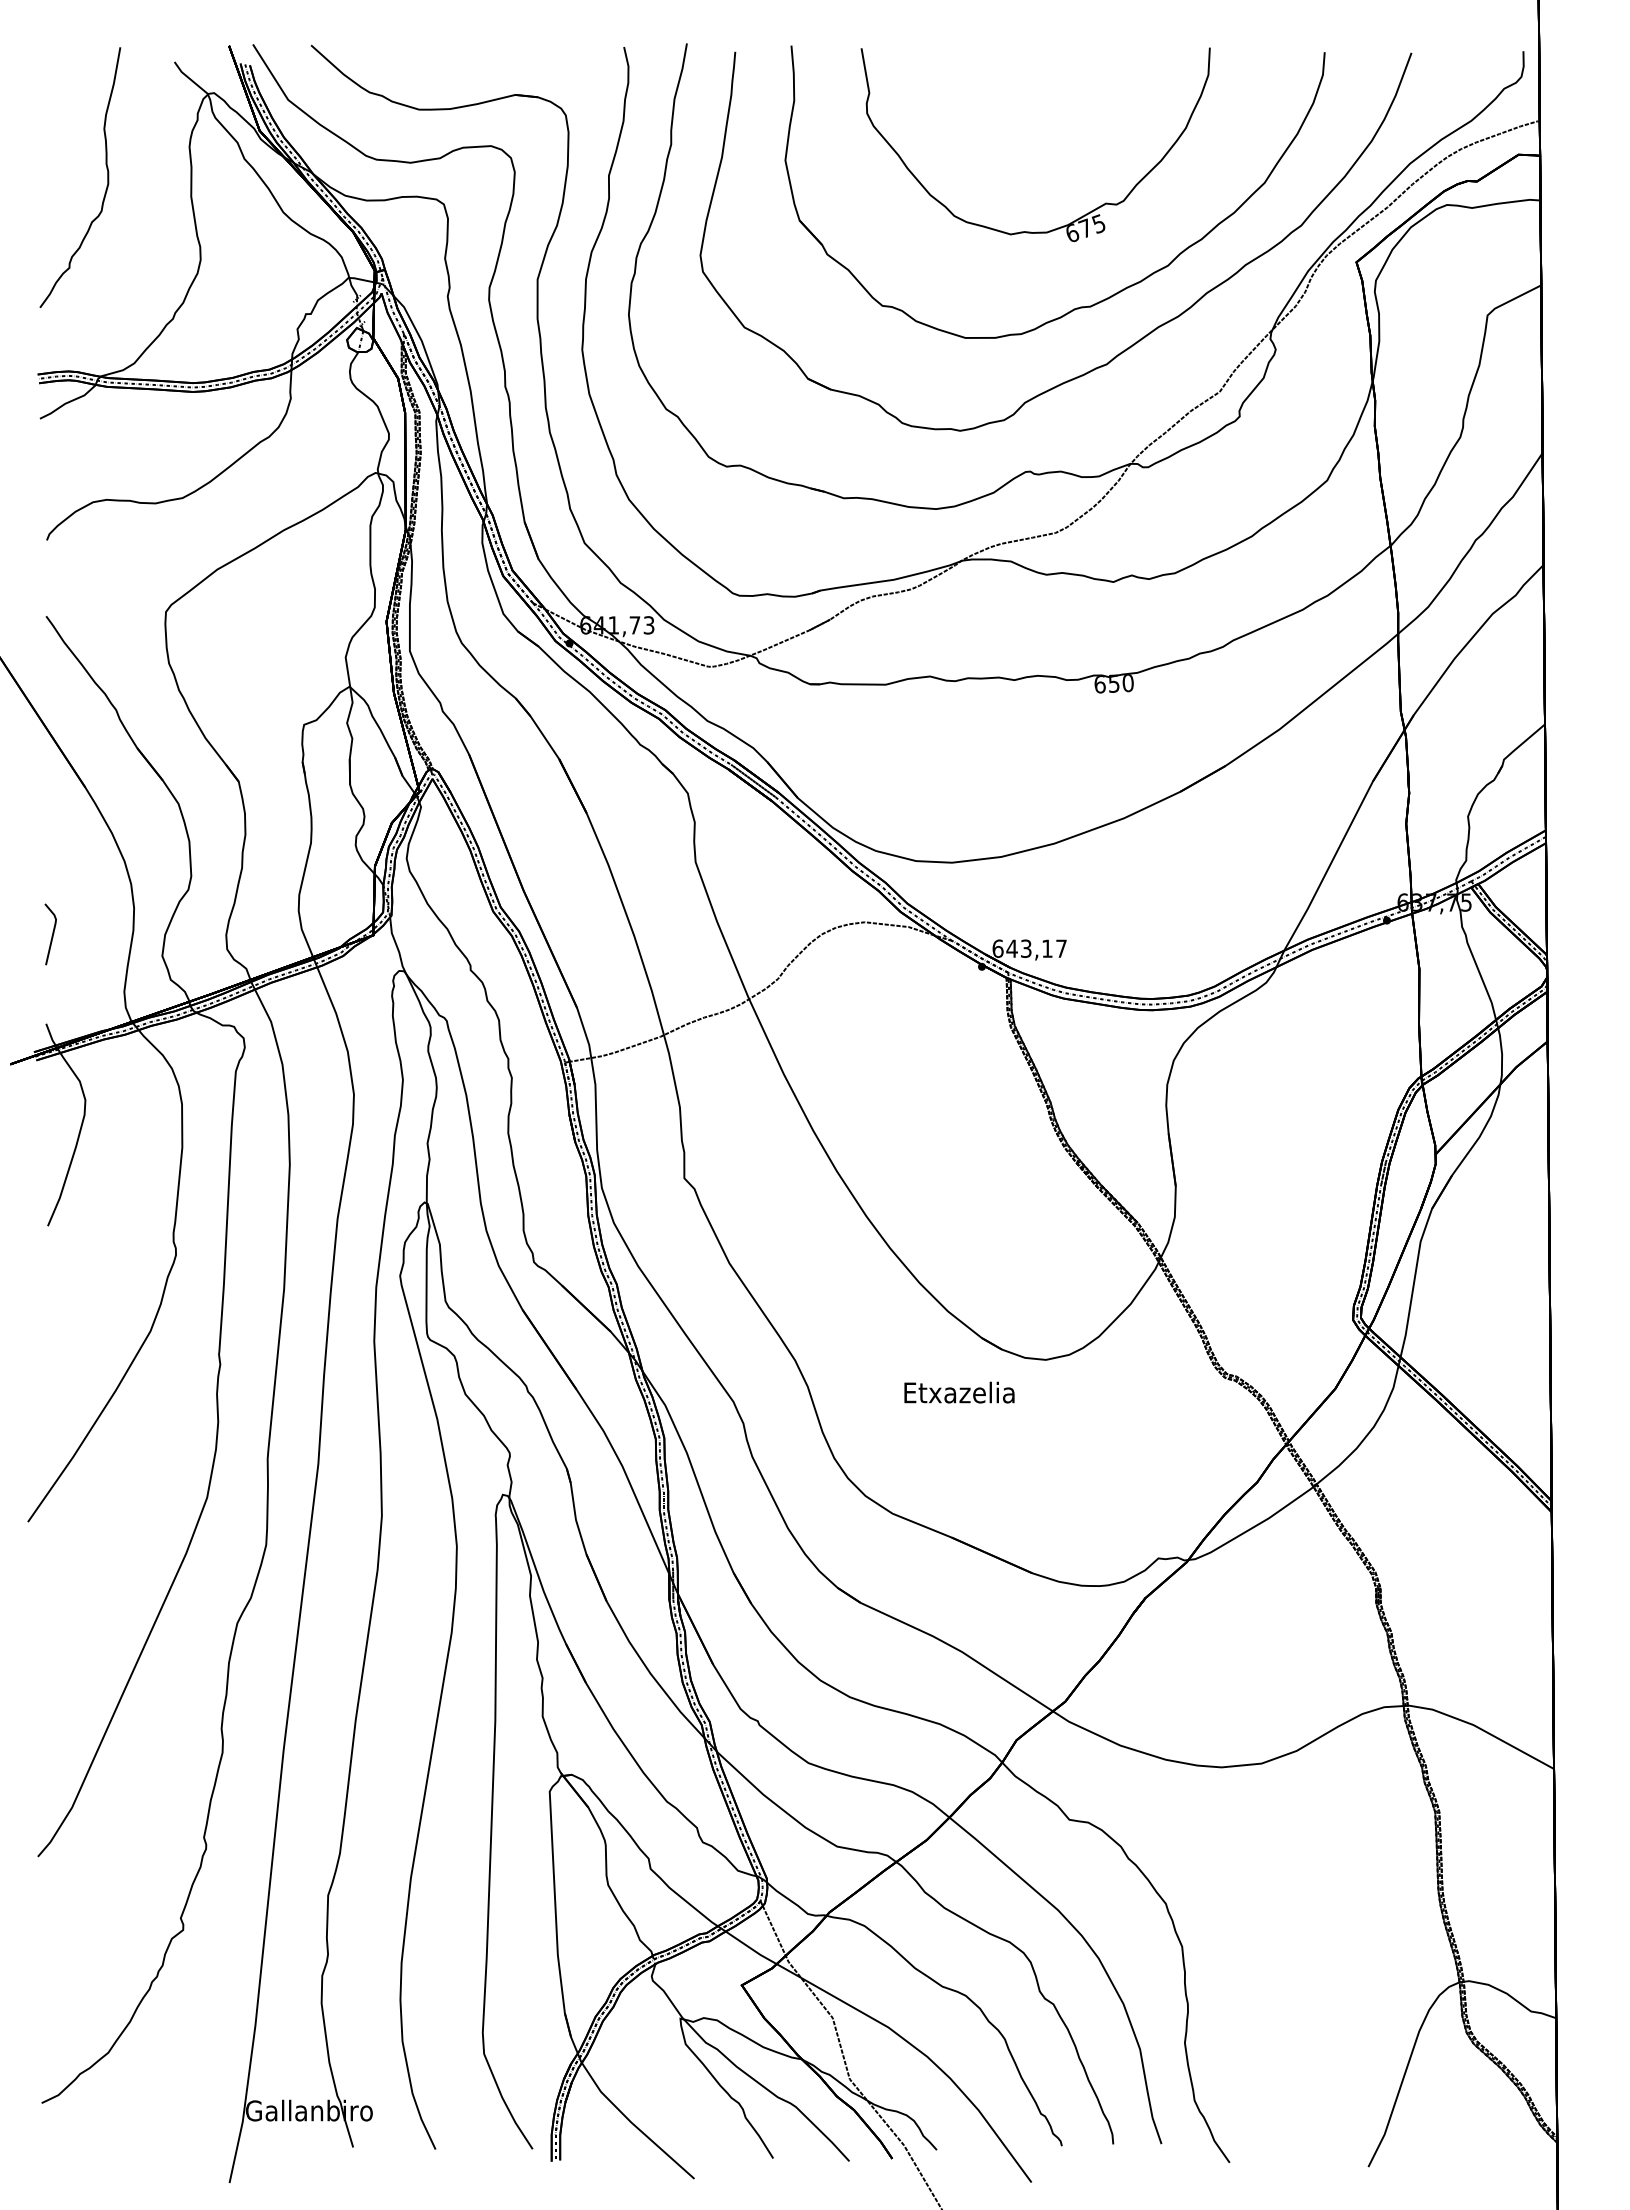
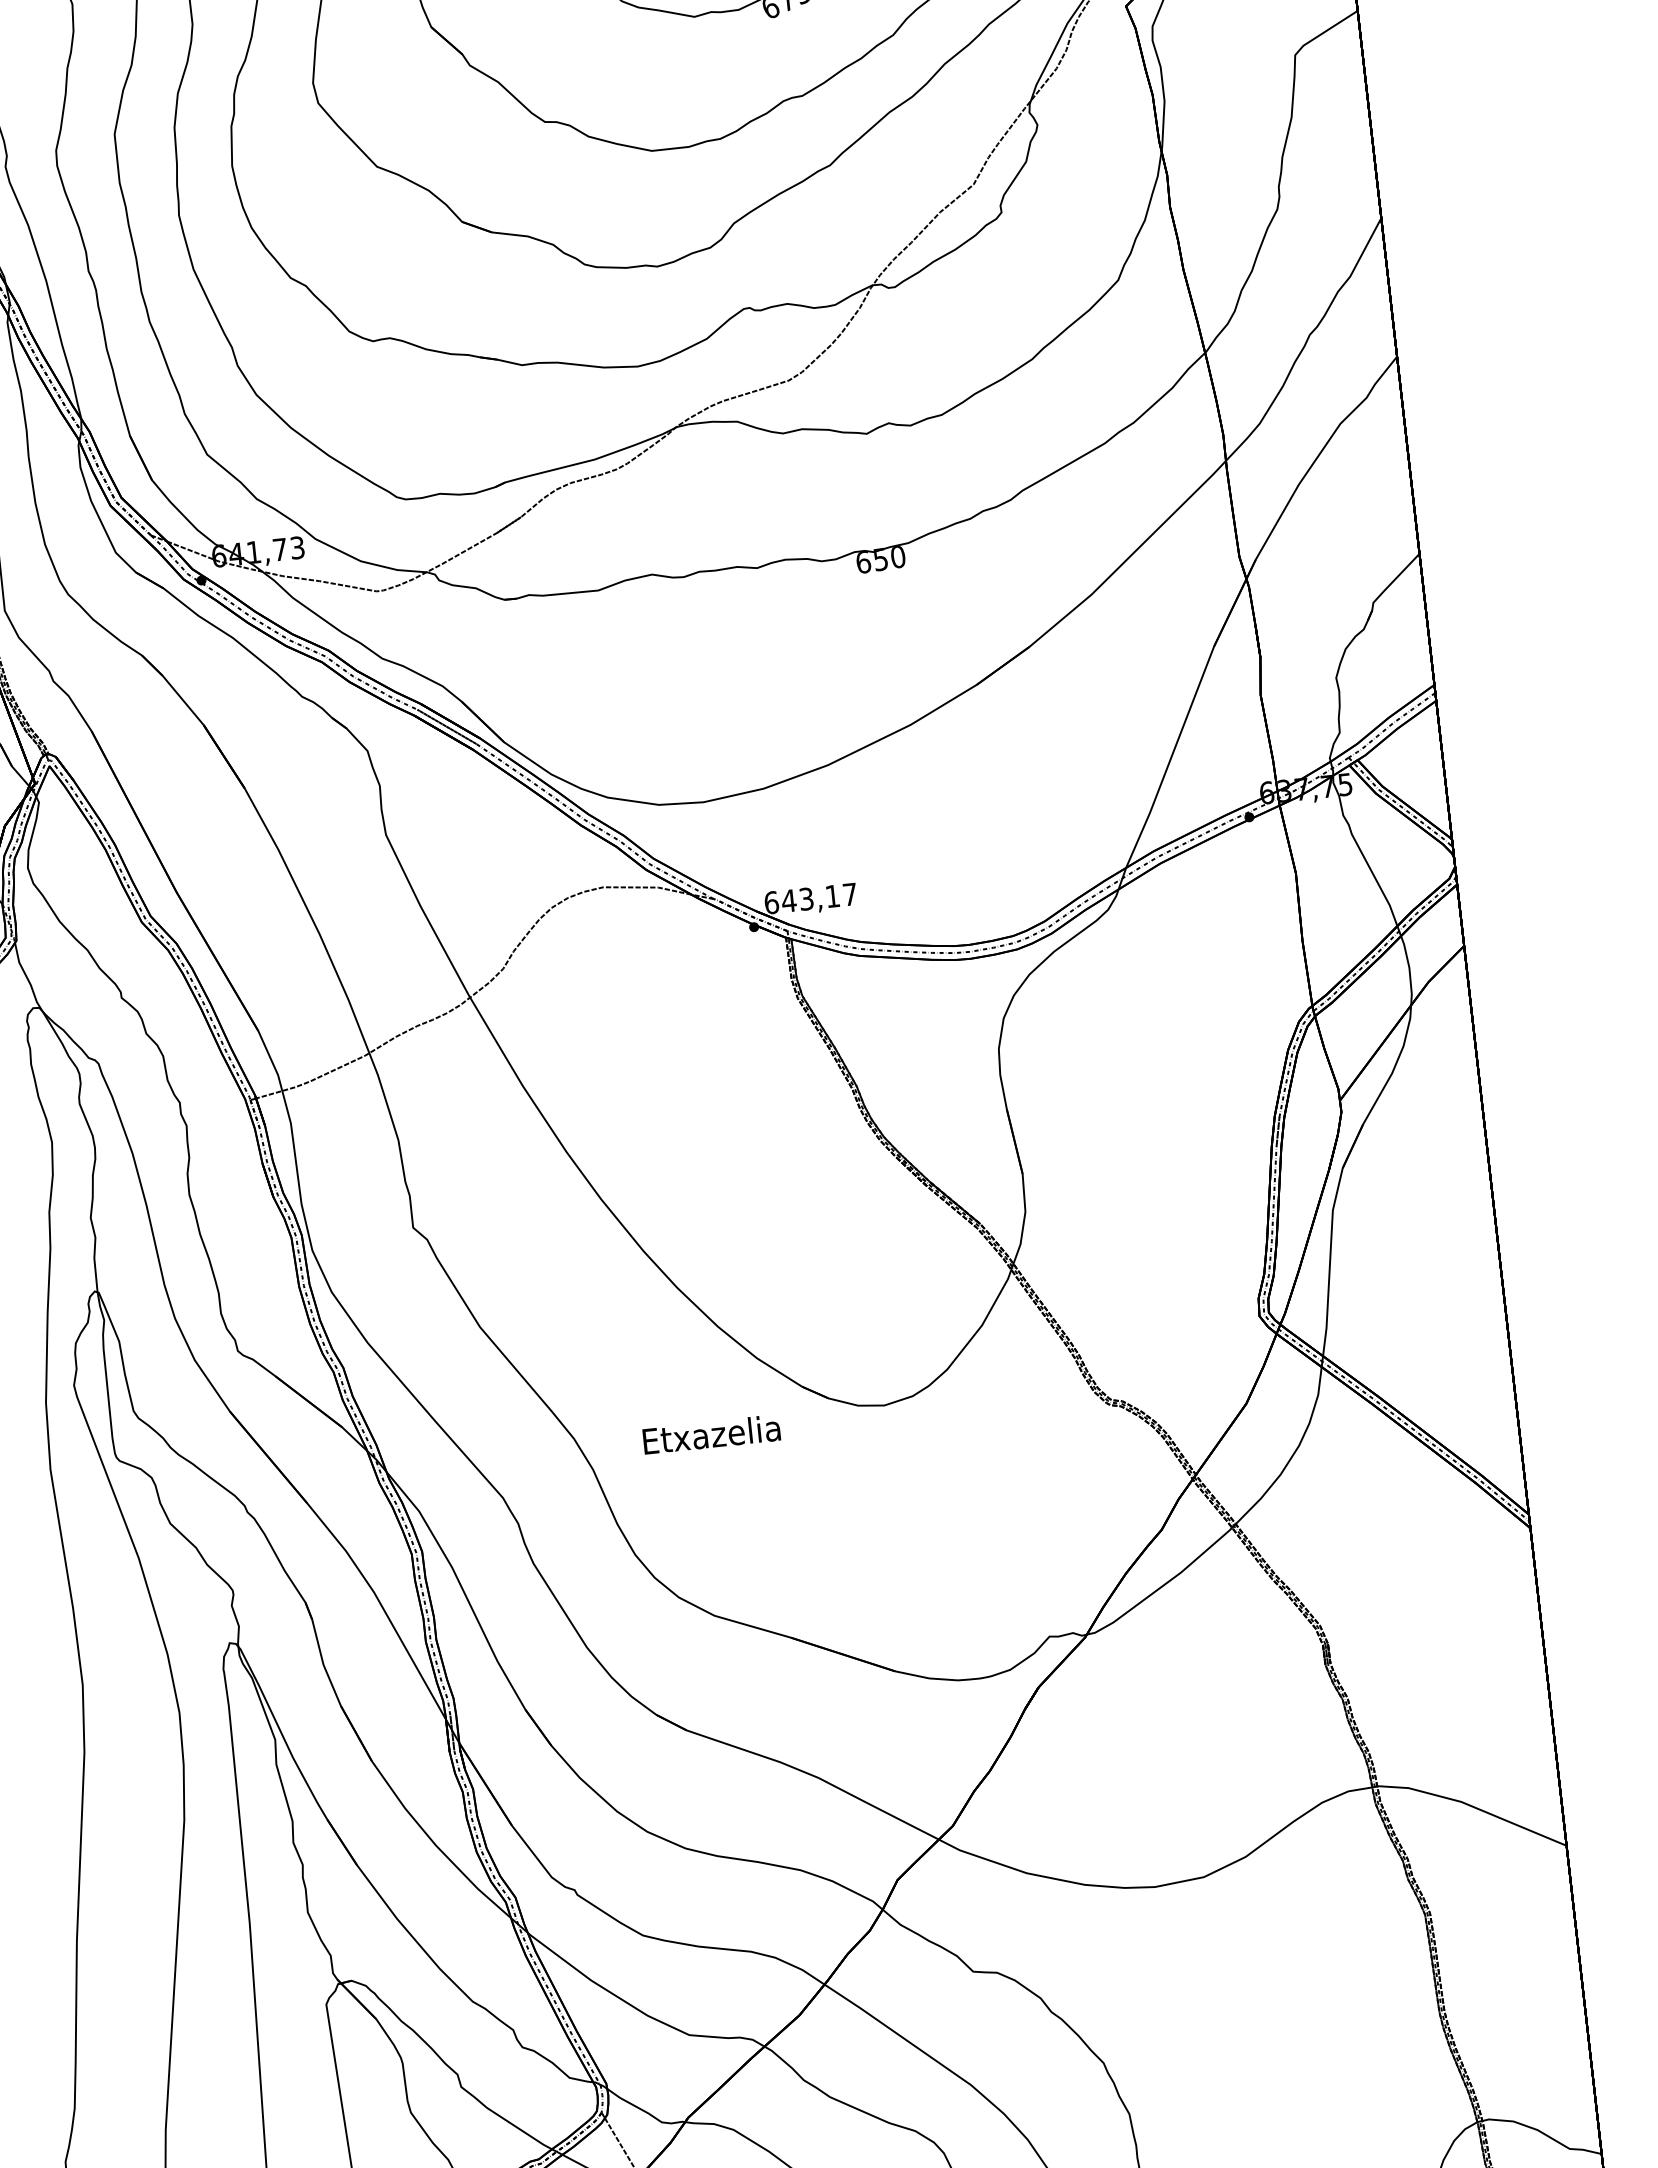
text: (959, 1392) -> (711, 1434), moved

